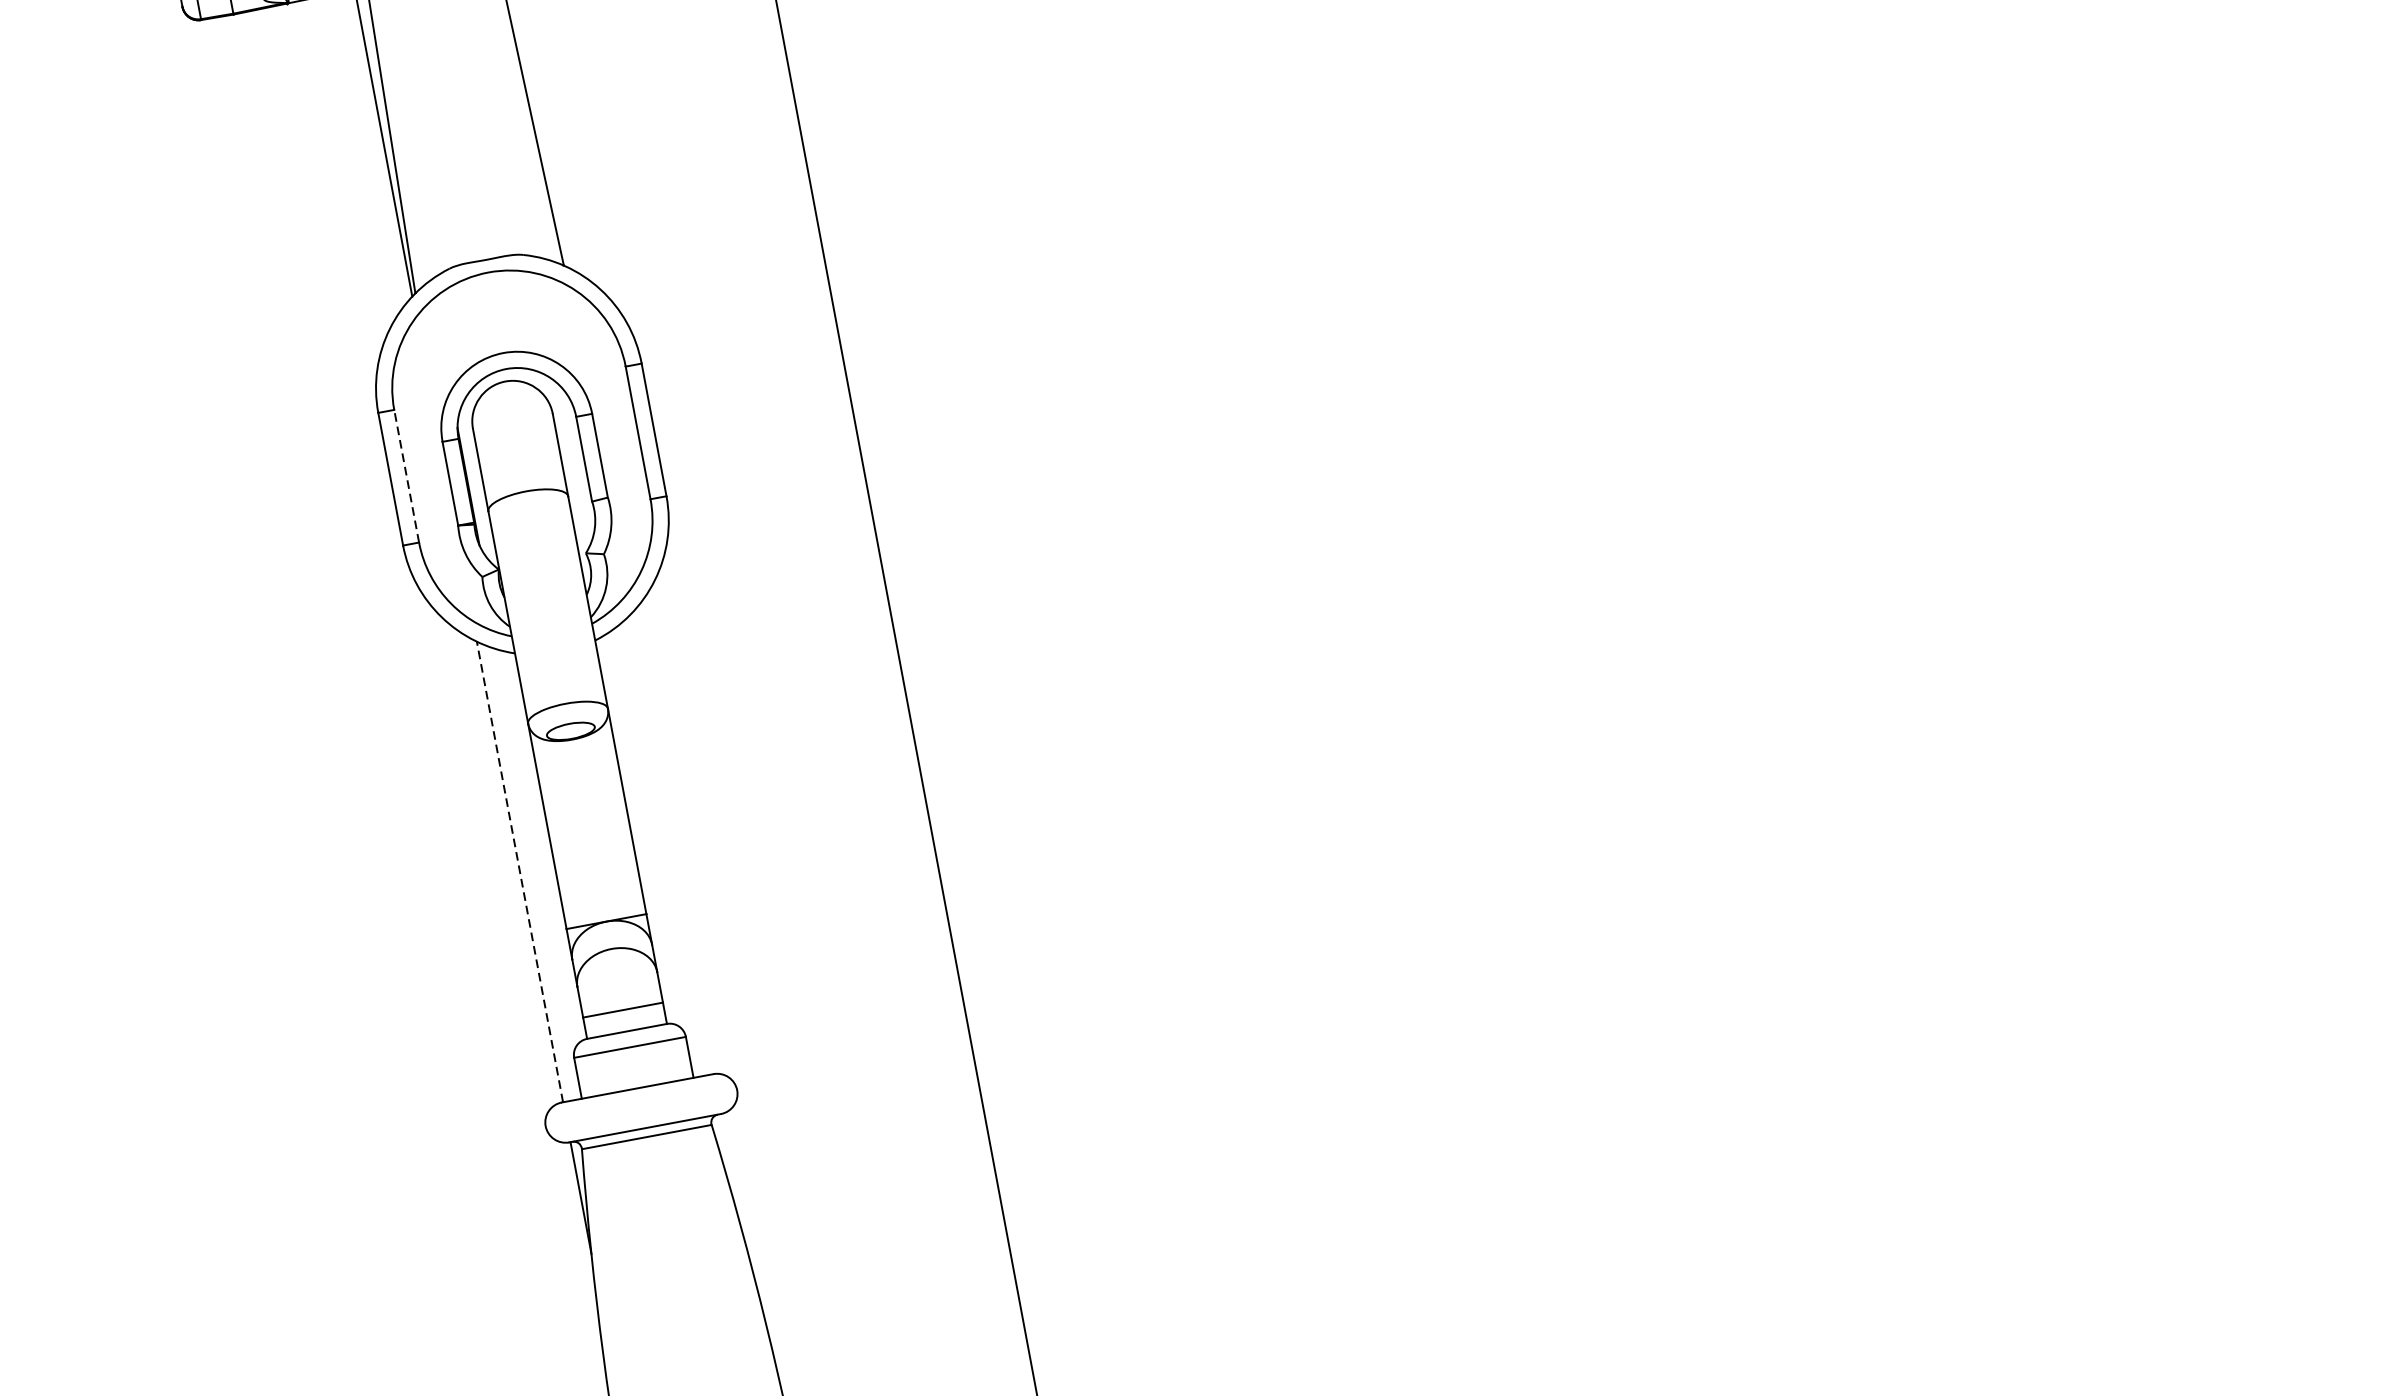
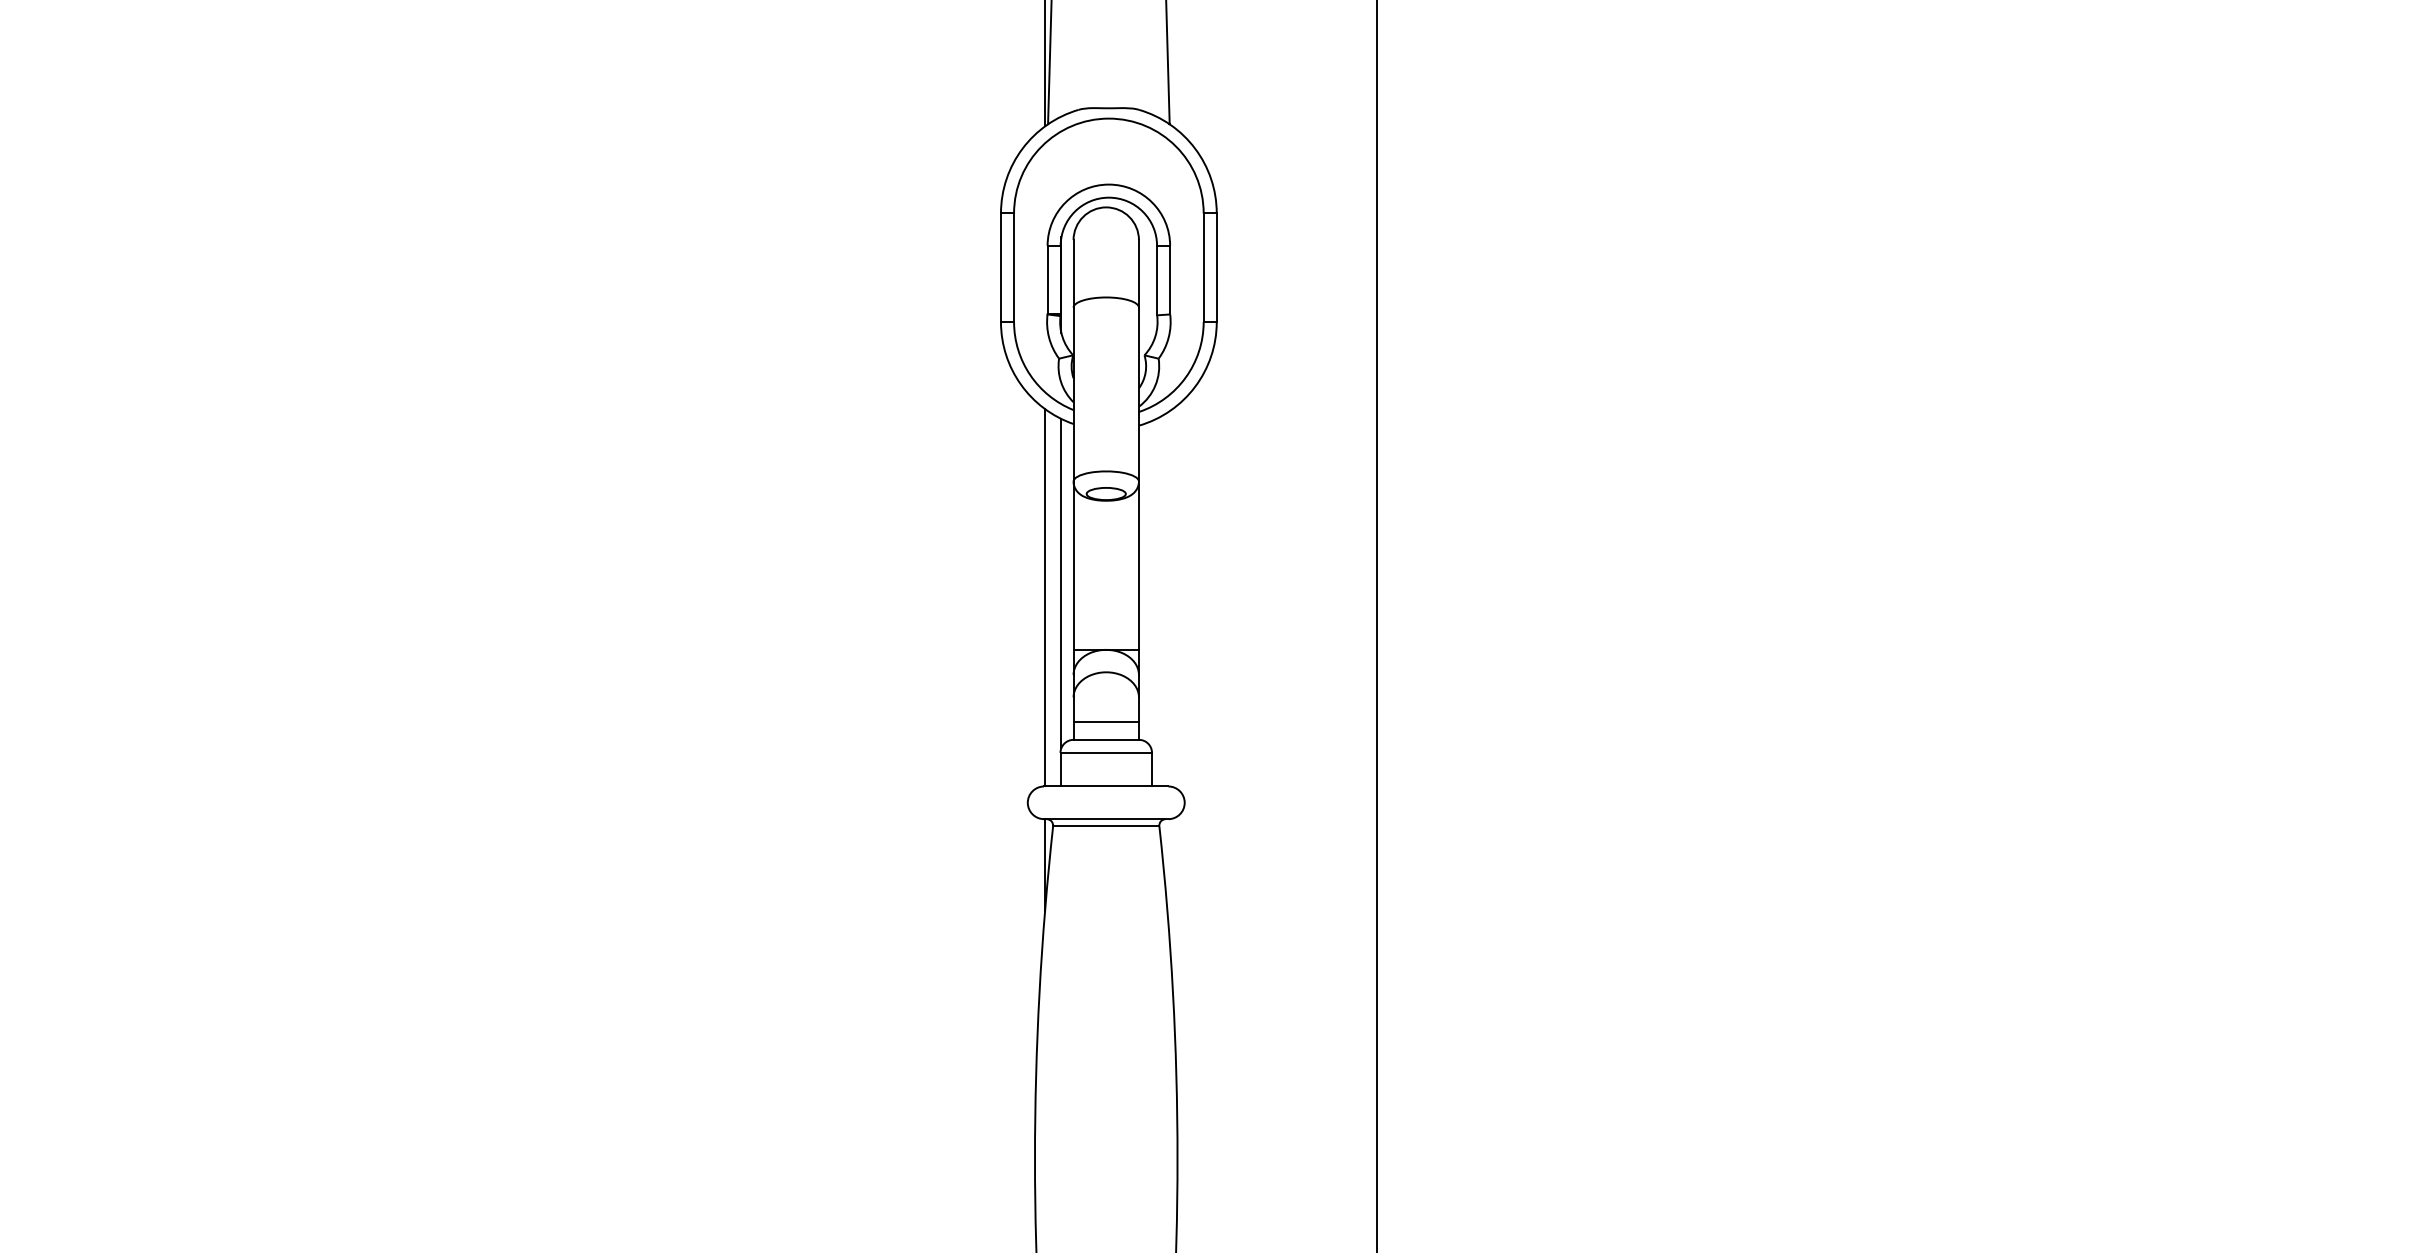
line: (407, 475) -> (1014, 267), dashed -> solid
line: (536, 850) -> (1061, 583), added
line: (520, 871) -> (1045, 597), dashed -> solid

